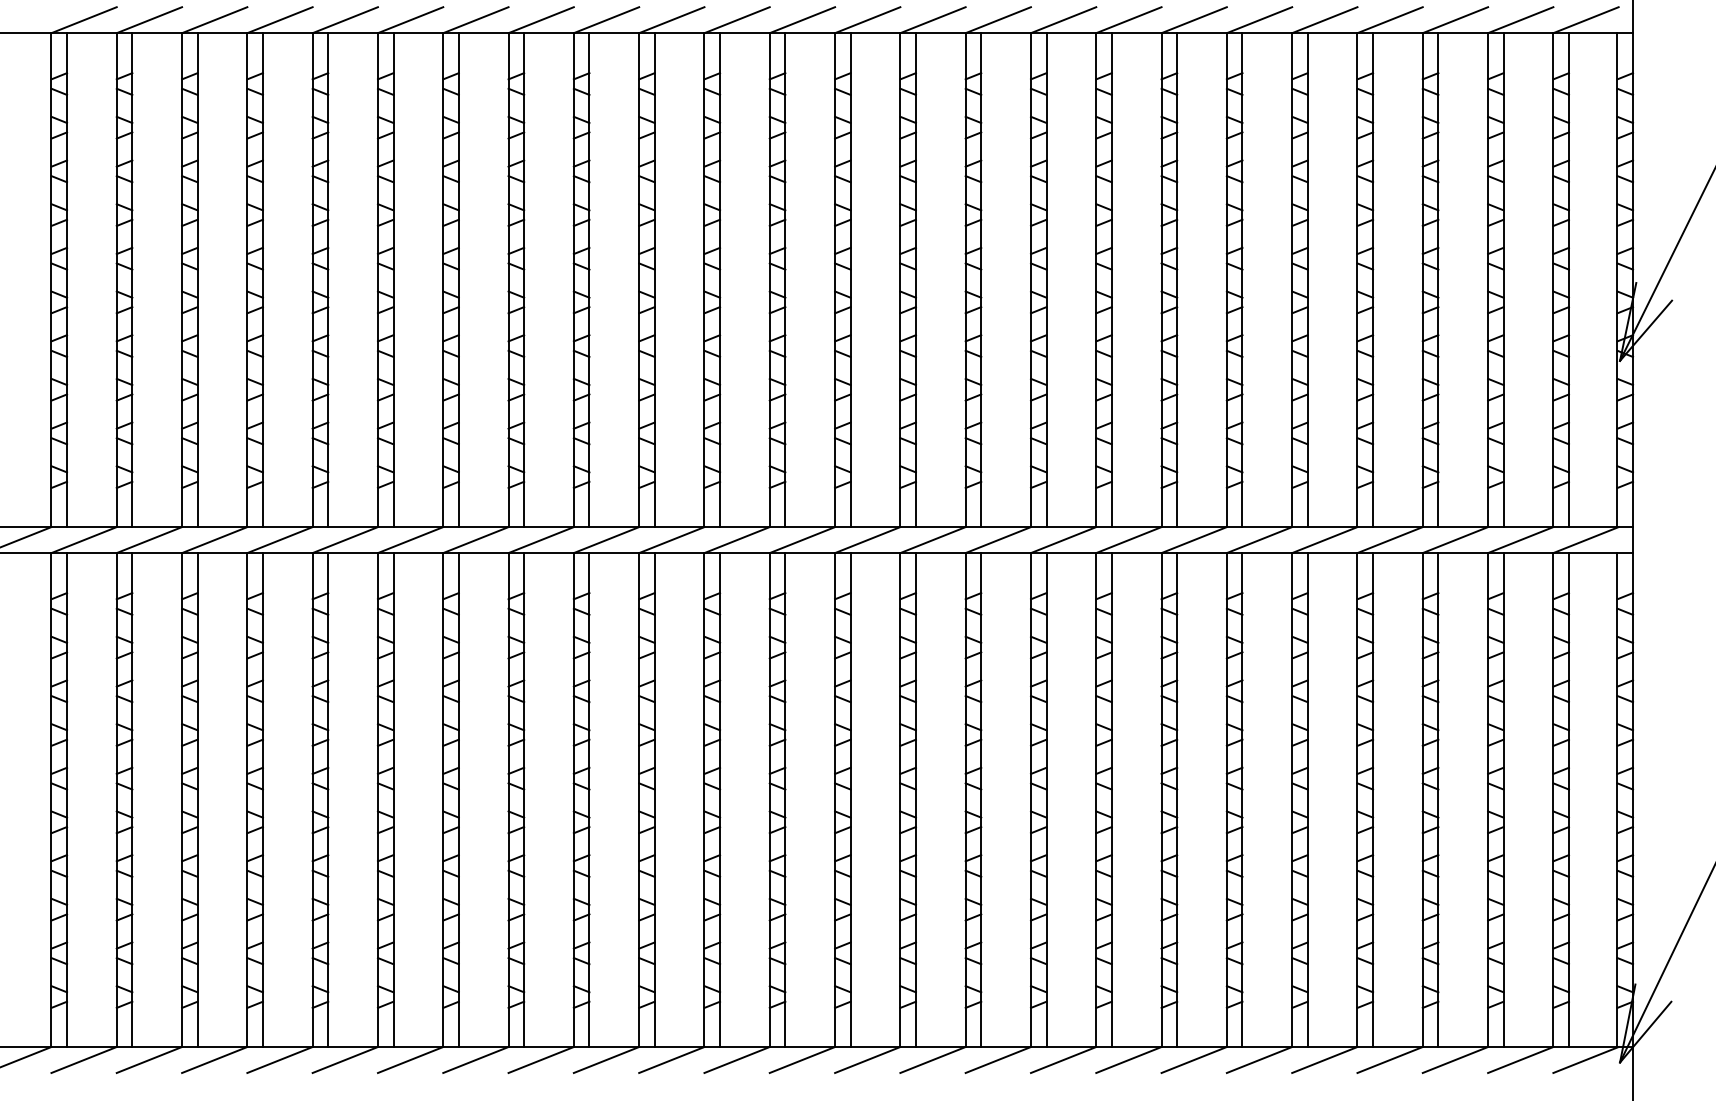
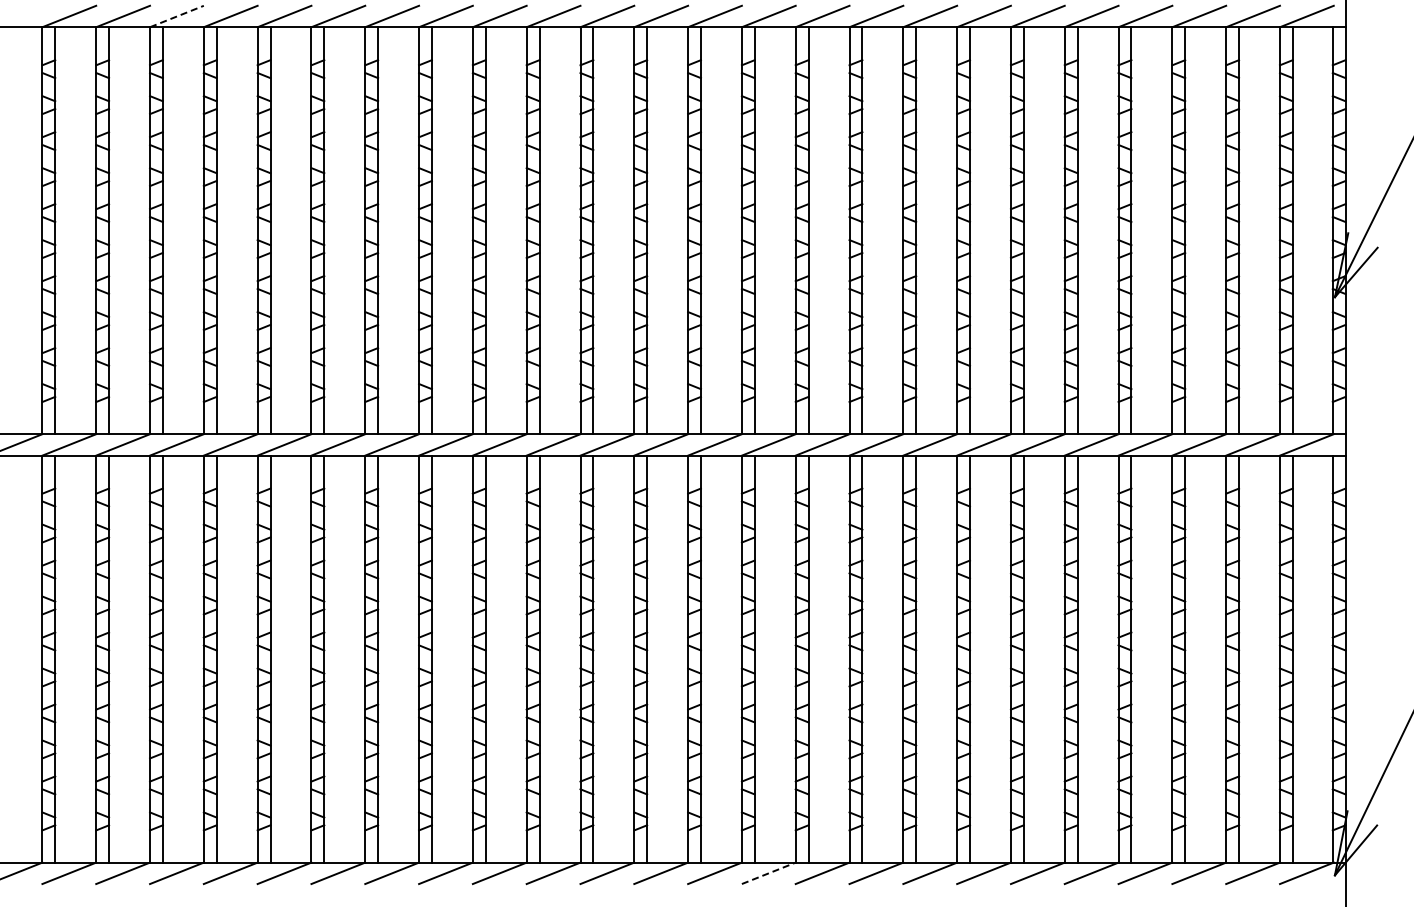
line: (214, 20) -> (176, 16), solid -> dashed
line: (932, 1060) -> (768, 873), solid -> dashed

